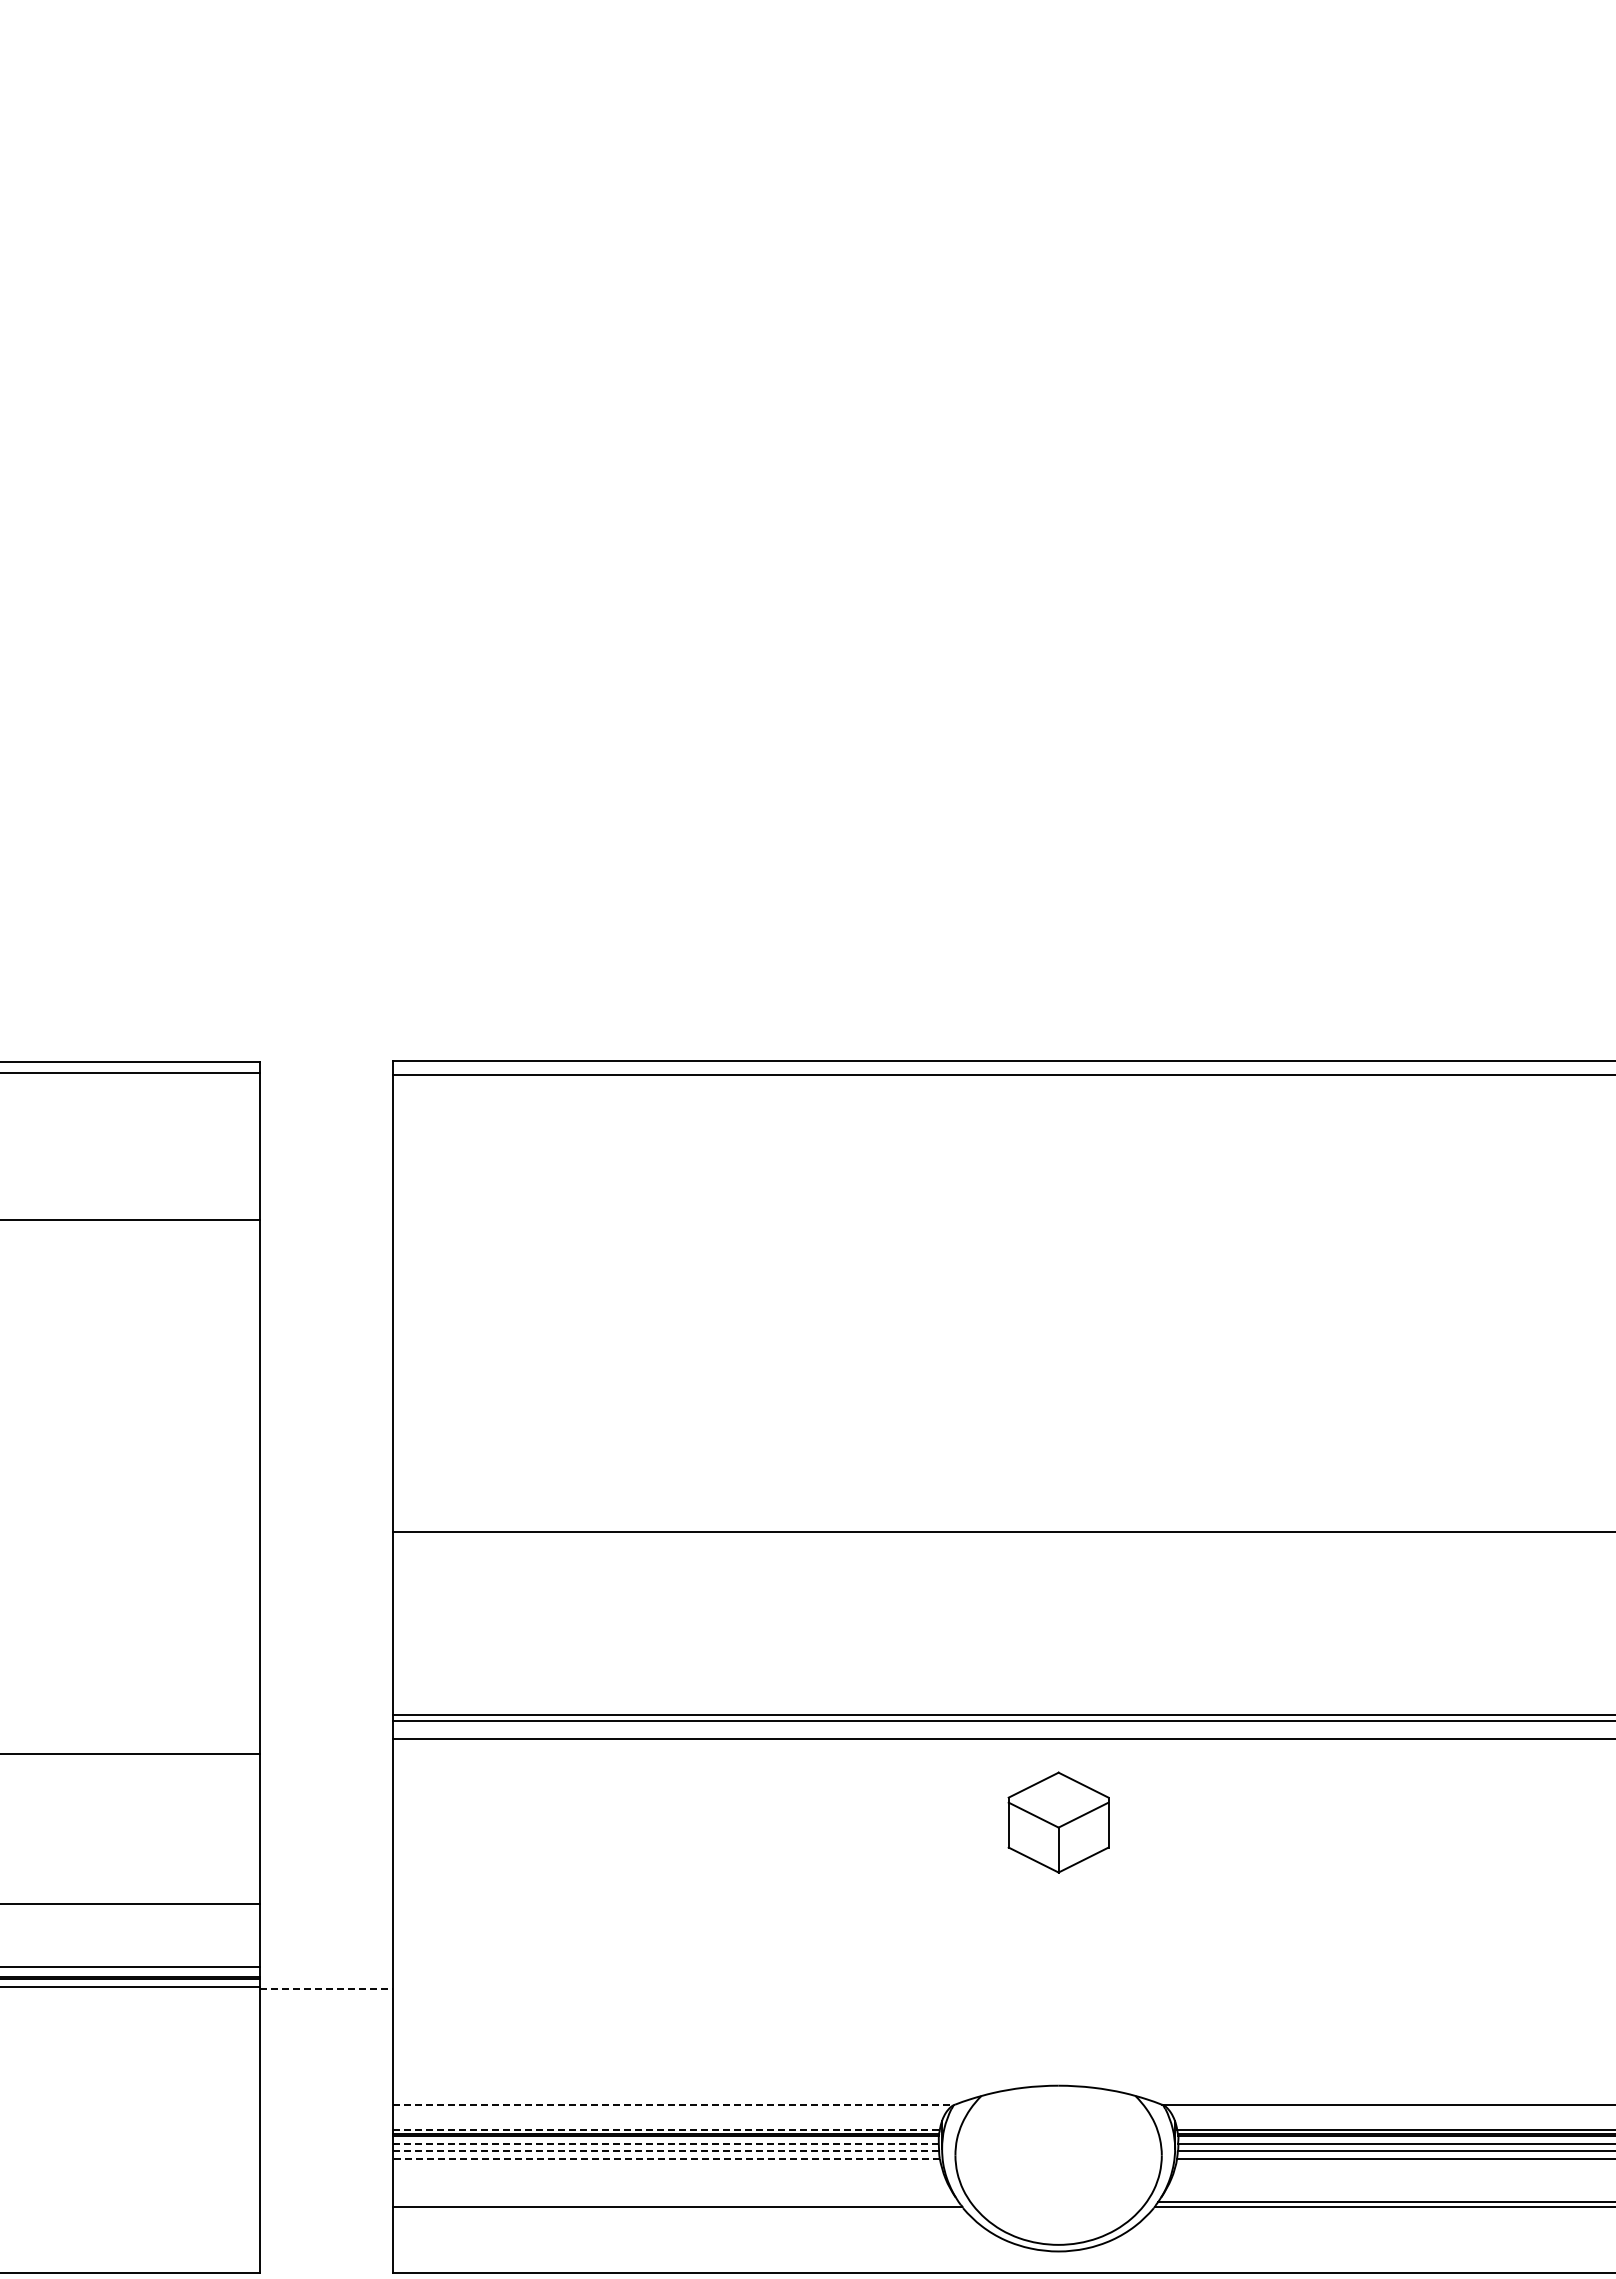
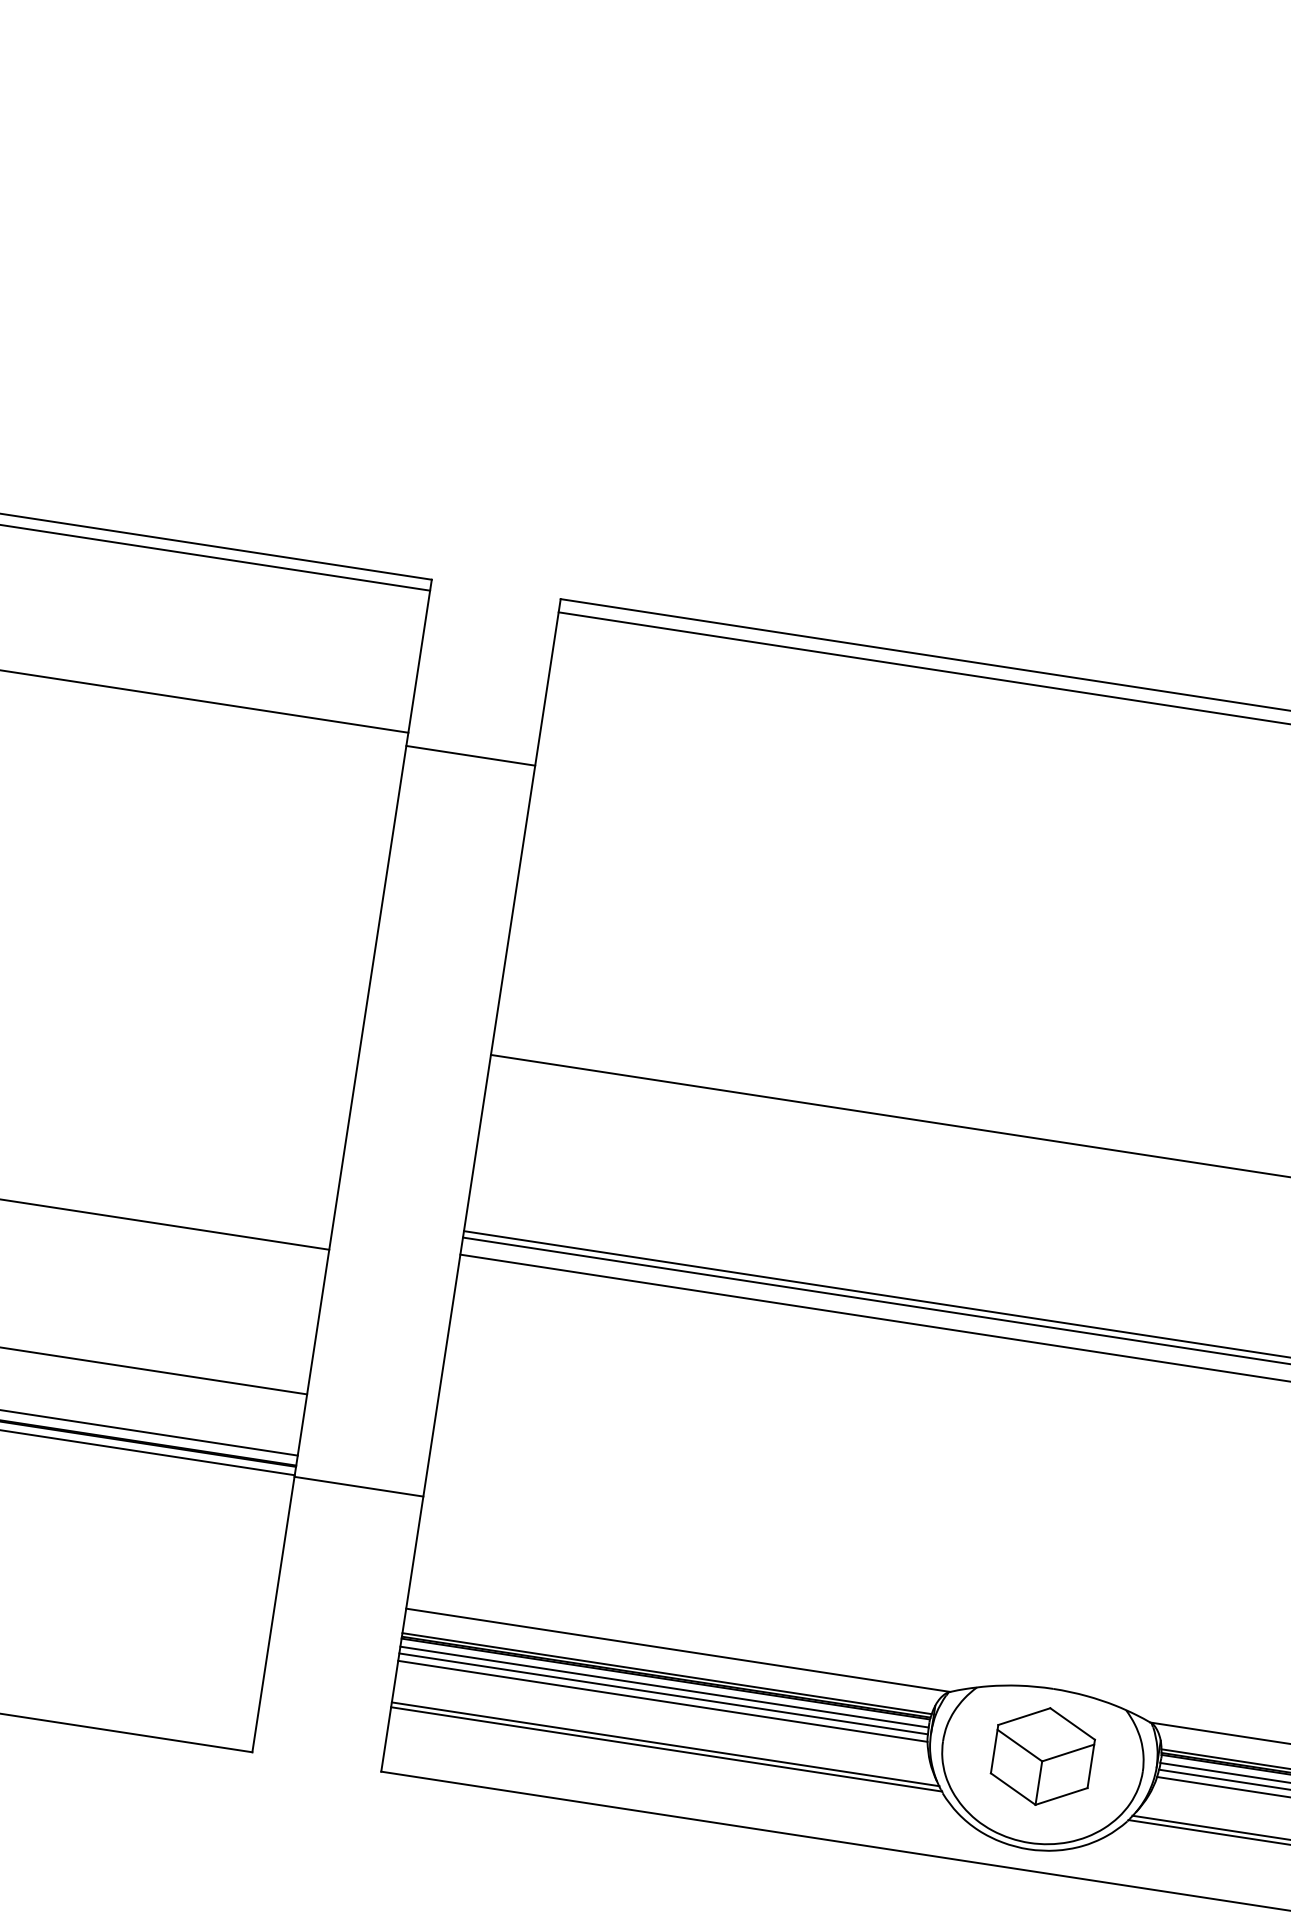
line: (325, 1233) -> (470, 755), added
part: (1058, 1822) -> (1042, 1756), moved
line: (326, 1988) -> (359, 1486), dashed -> solid
line: (674, 2104) -> (678, 1650), dashed -> solid
line: (666, 2129) -> (667, 1673), dashed -> solid
line: (665, 2143) -> (664, 1686), dashed -> solid
line: (665, 2150) -> (663, 1693), dashed -> solid
line: (665, 2158) -> (662, 1701), dashed -> solid
line: (675, 2201) -> (665, 1744), added

